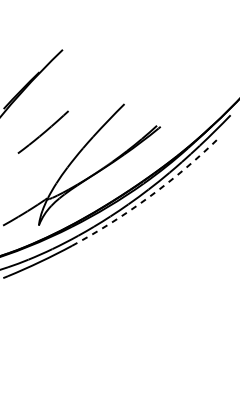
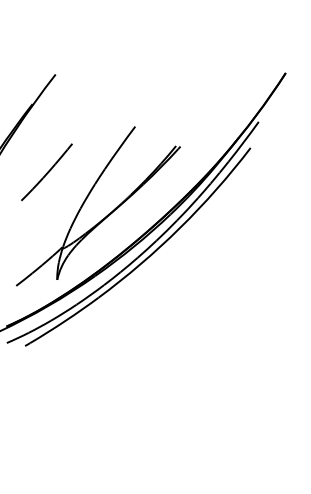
arc: (149, 196) -> (179, 228), dashed -> solid

